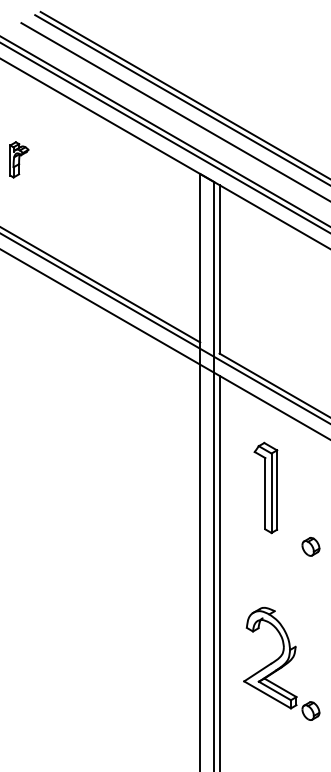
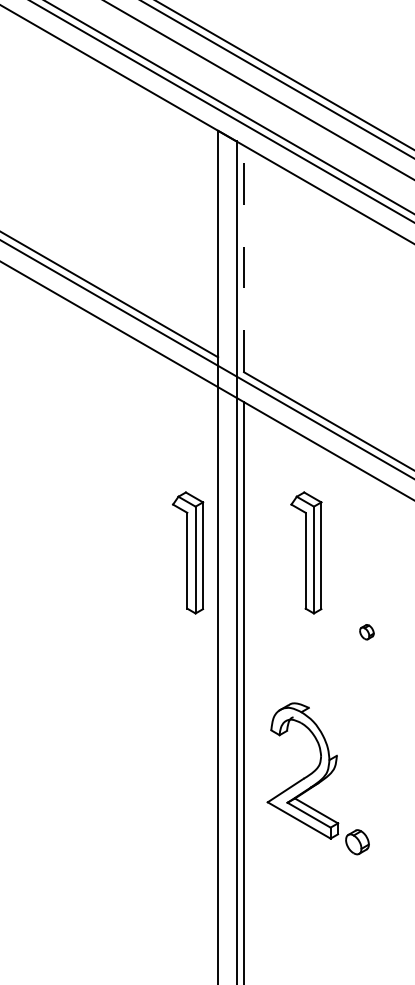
line: (219, 268) -> (243, 257), solid -> dashed
part: (177, 487) -> (187, 552), added
part: (310, 546) -> (366, 631), size x0.6
part: (281, 663) -> (317, 778), moved

